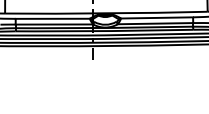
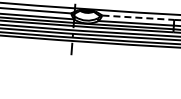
line: (157, 17) -> (138, 17), solid -> dashed

